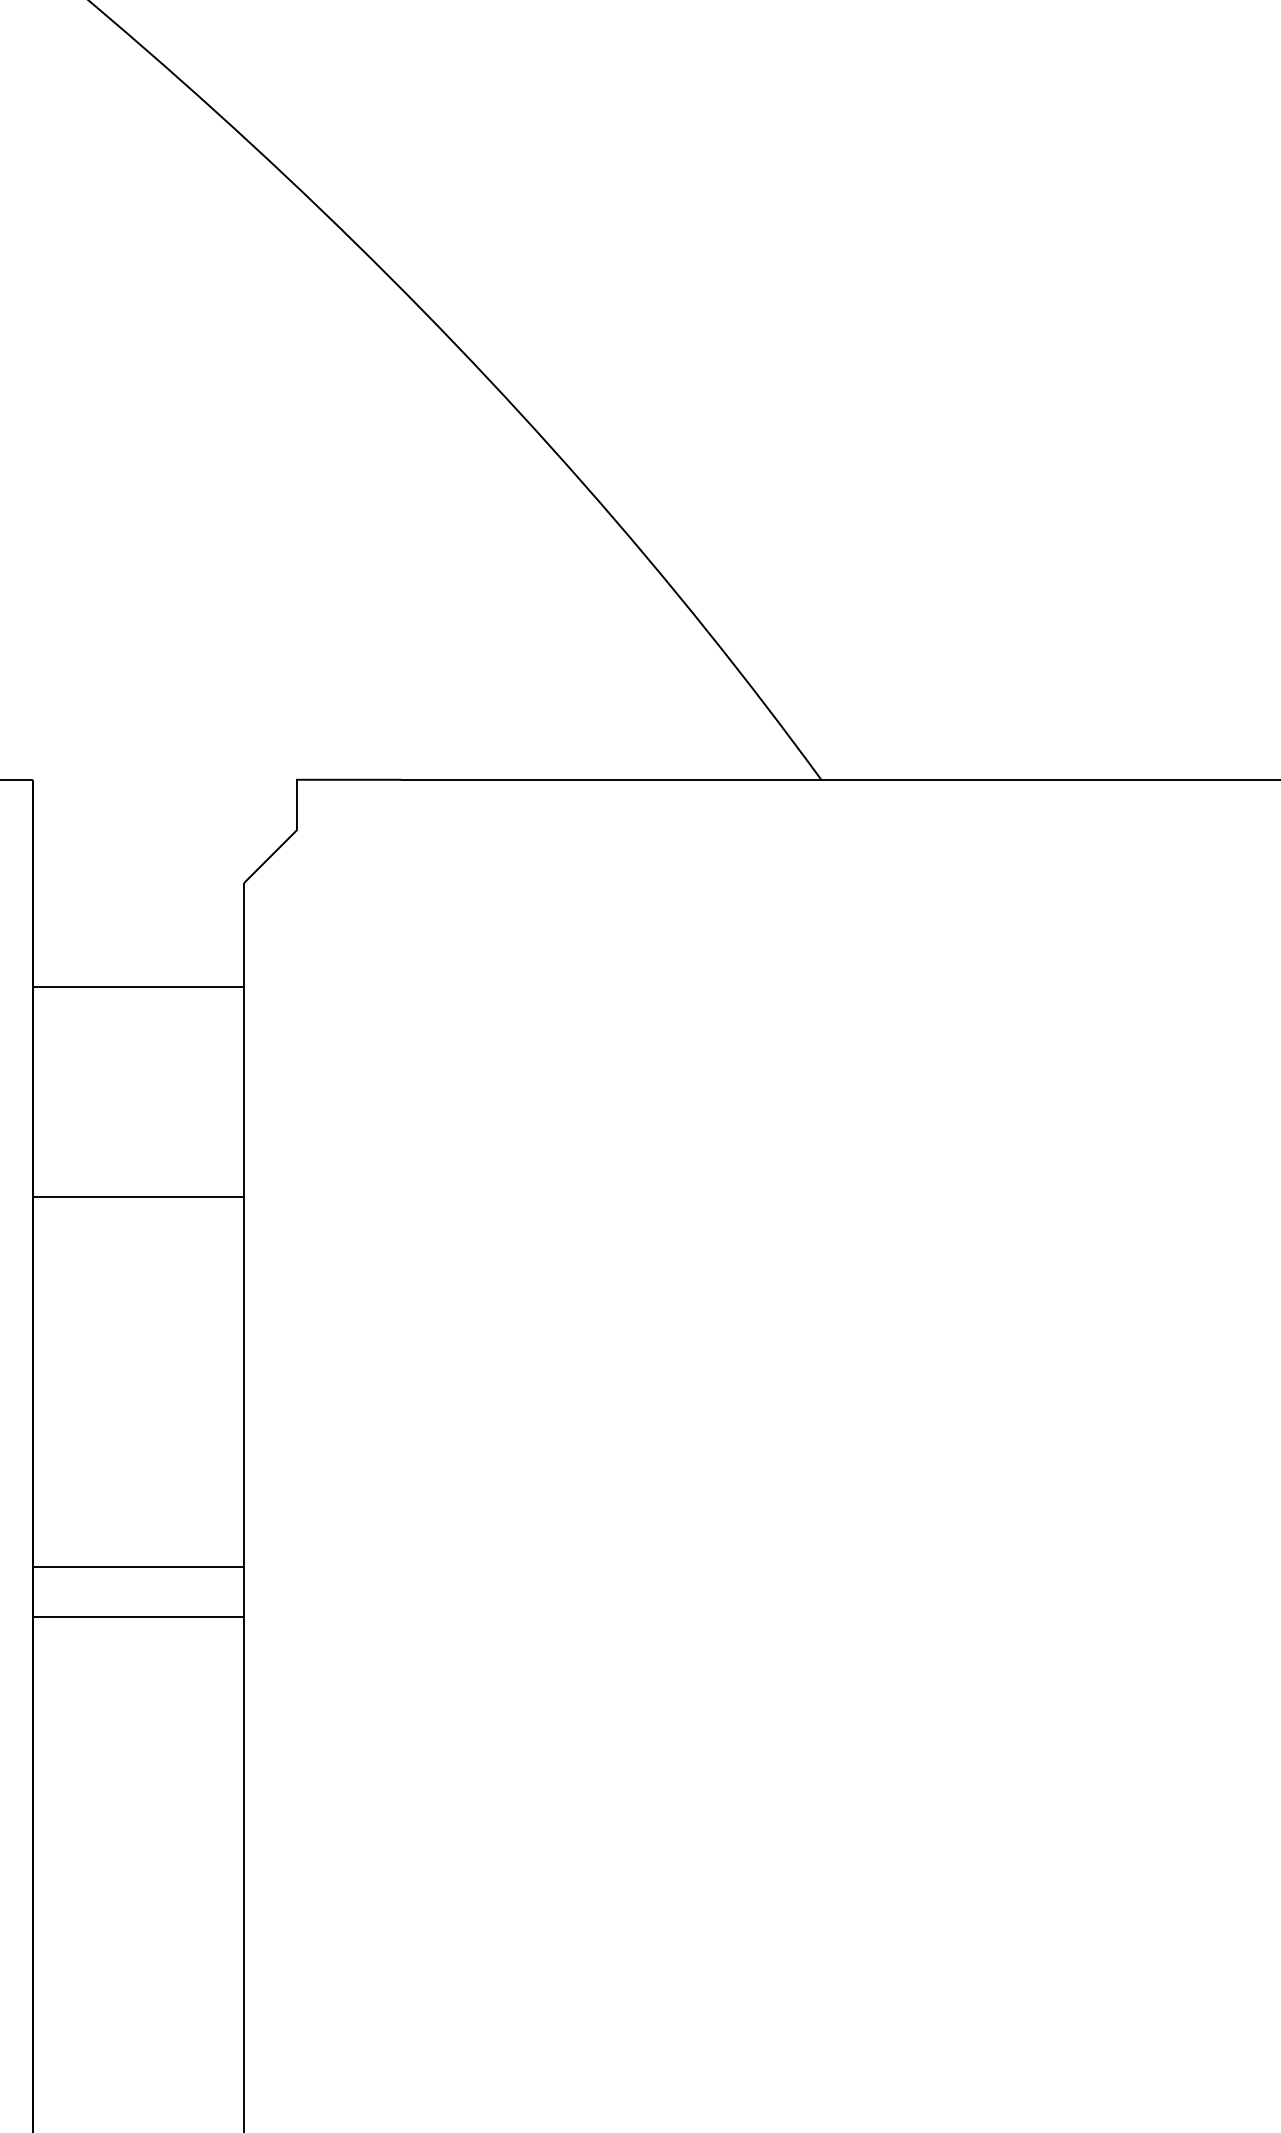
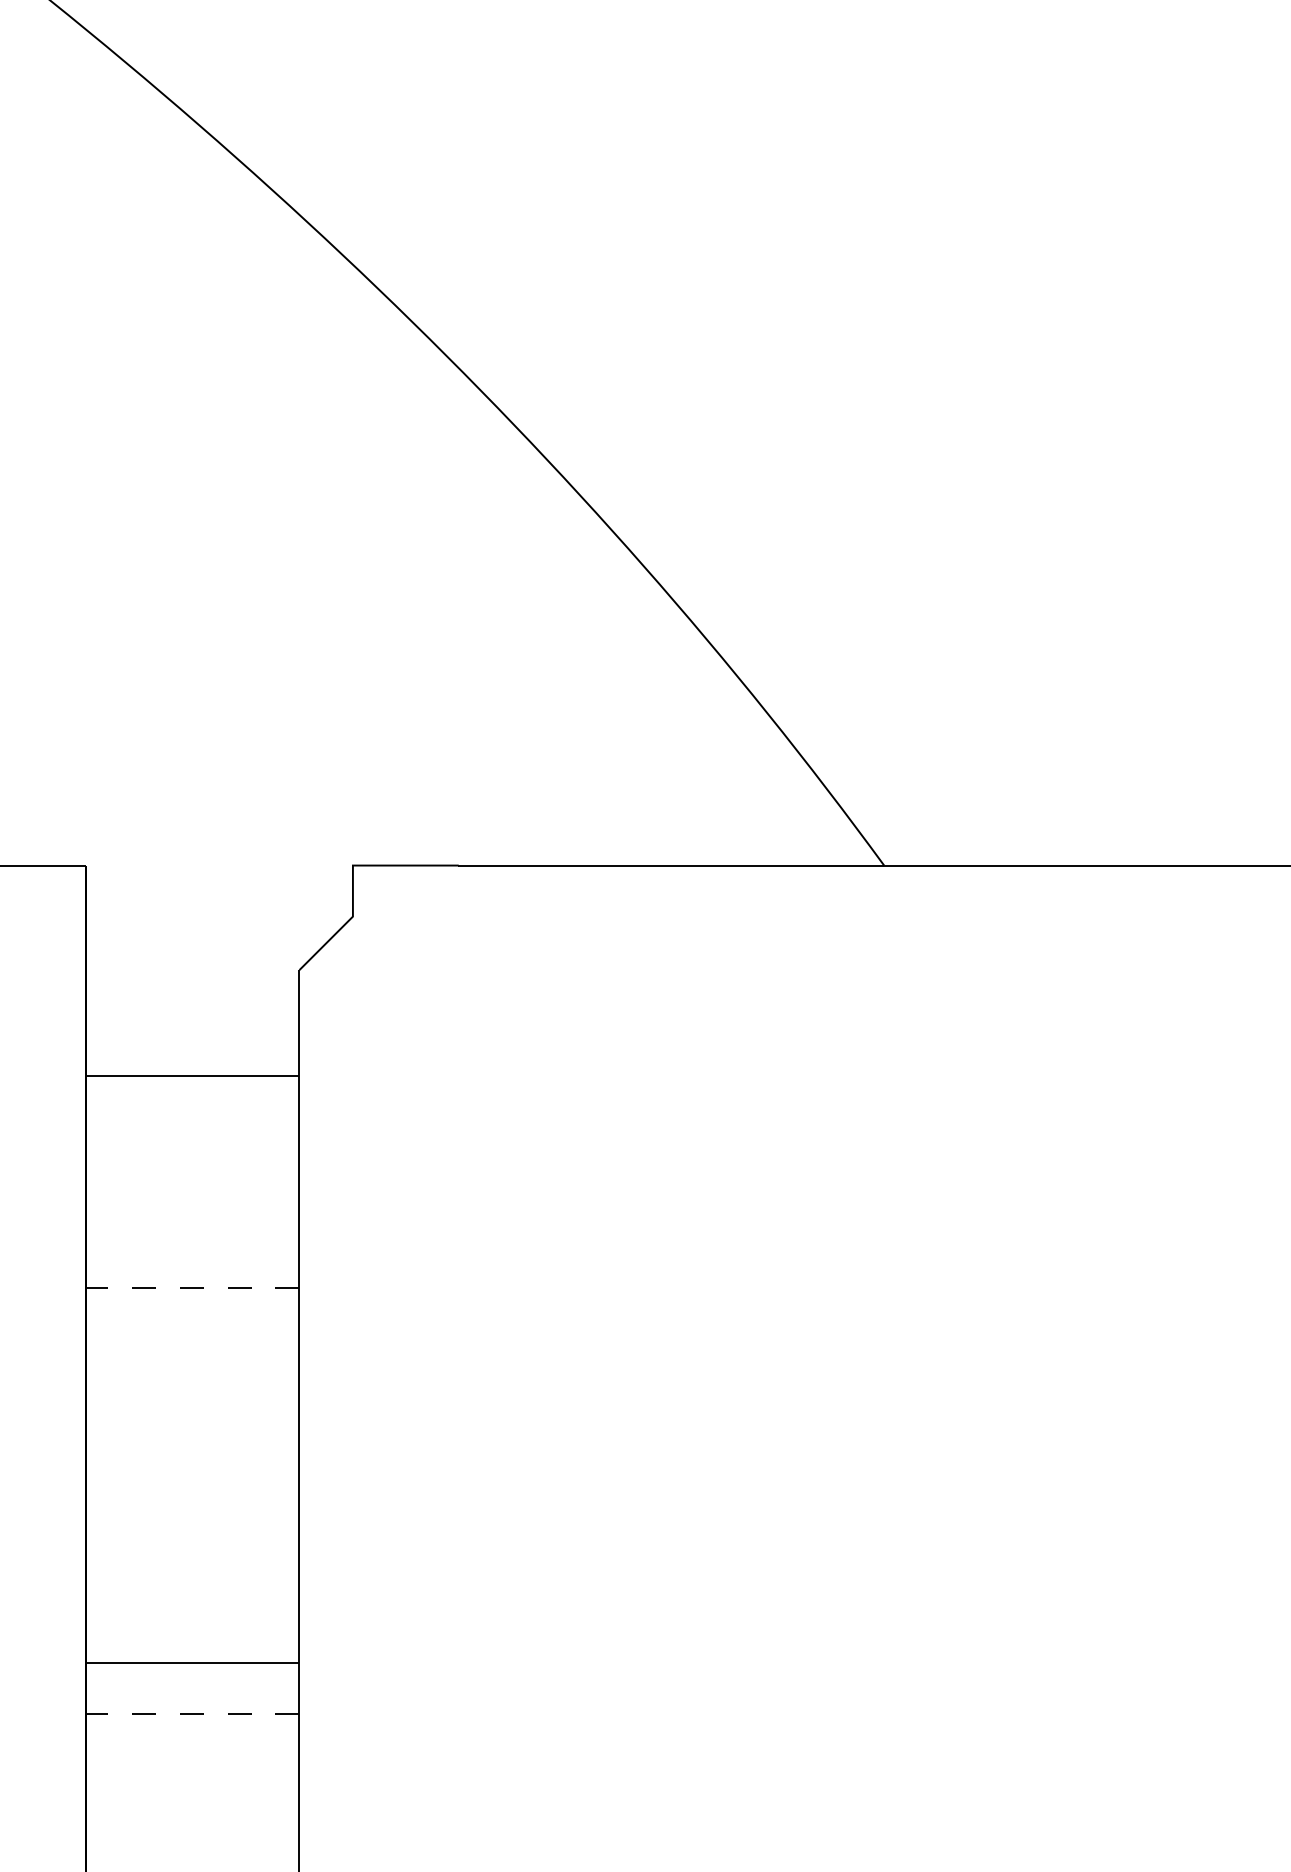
line: (138, 1197) -> (192, 1288), solid -> dashed
line: (138, 1617) -> (192, 1714), solid -> dashed

